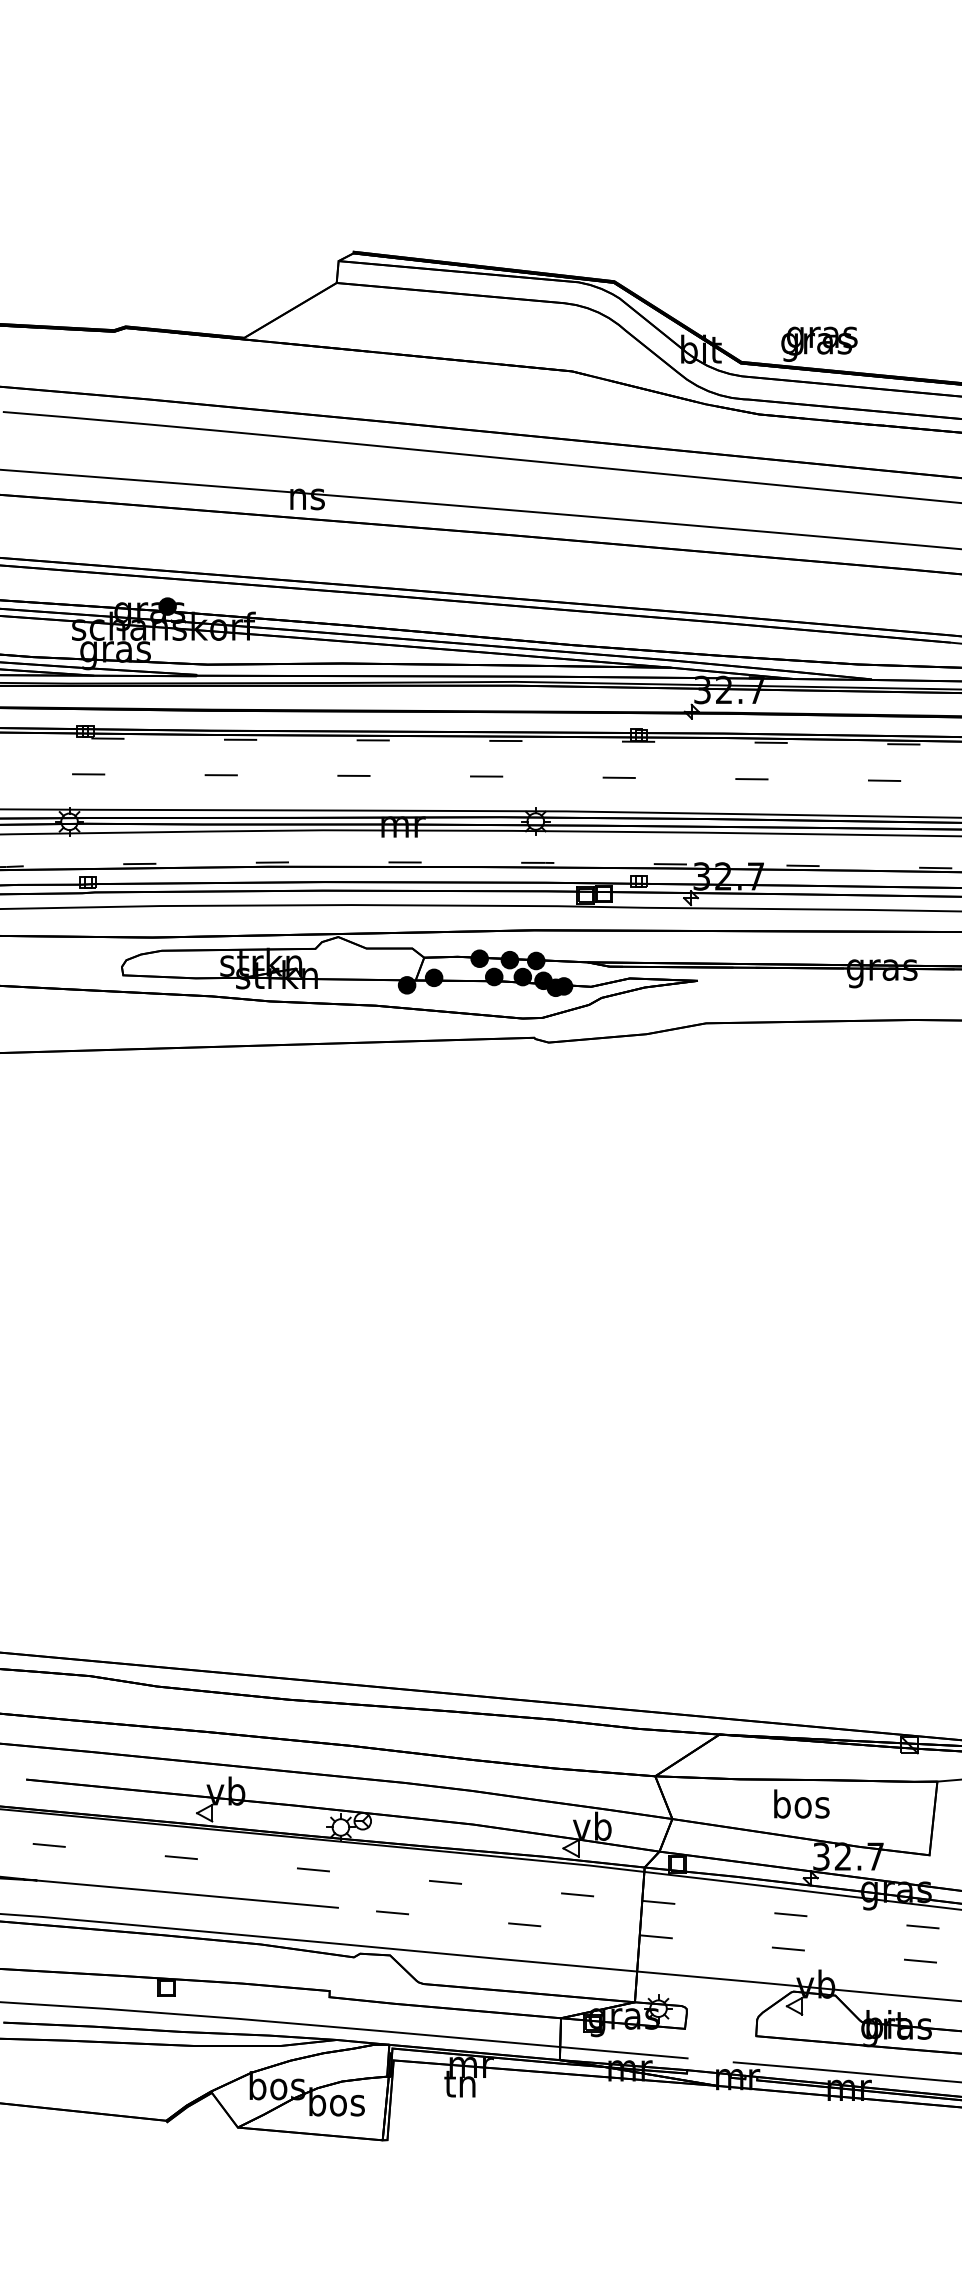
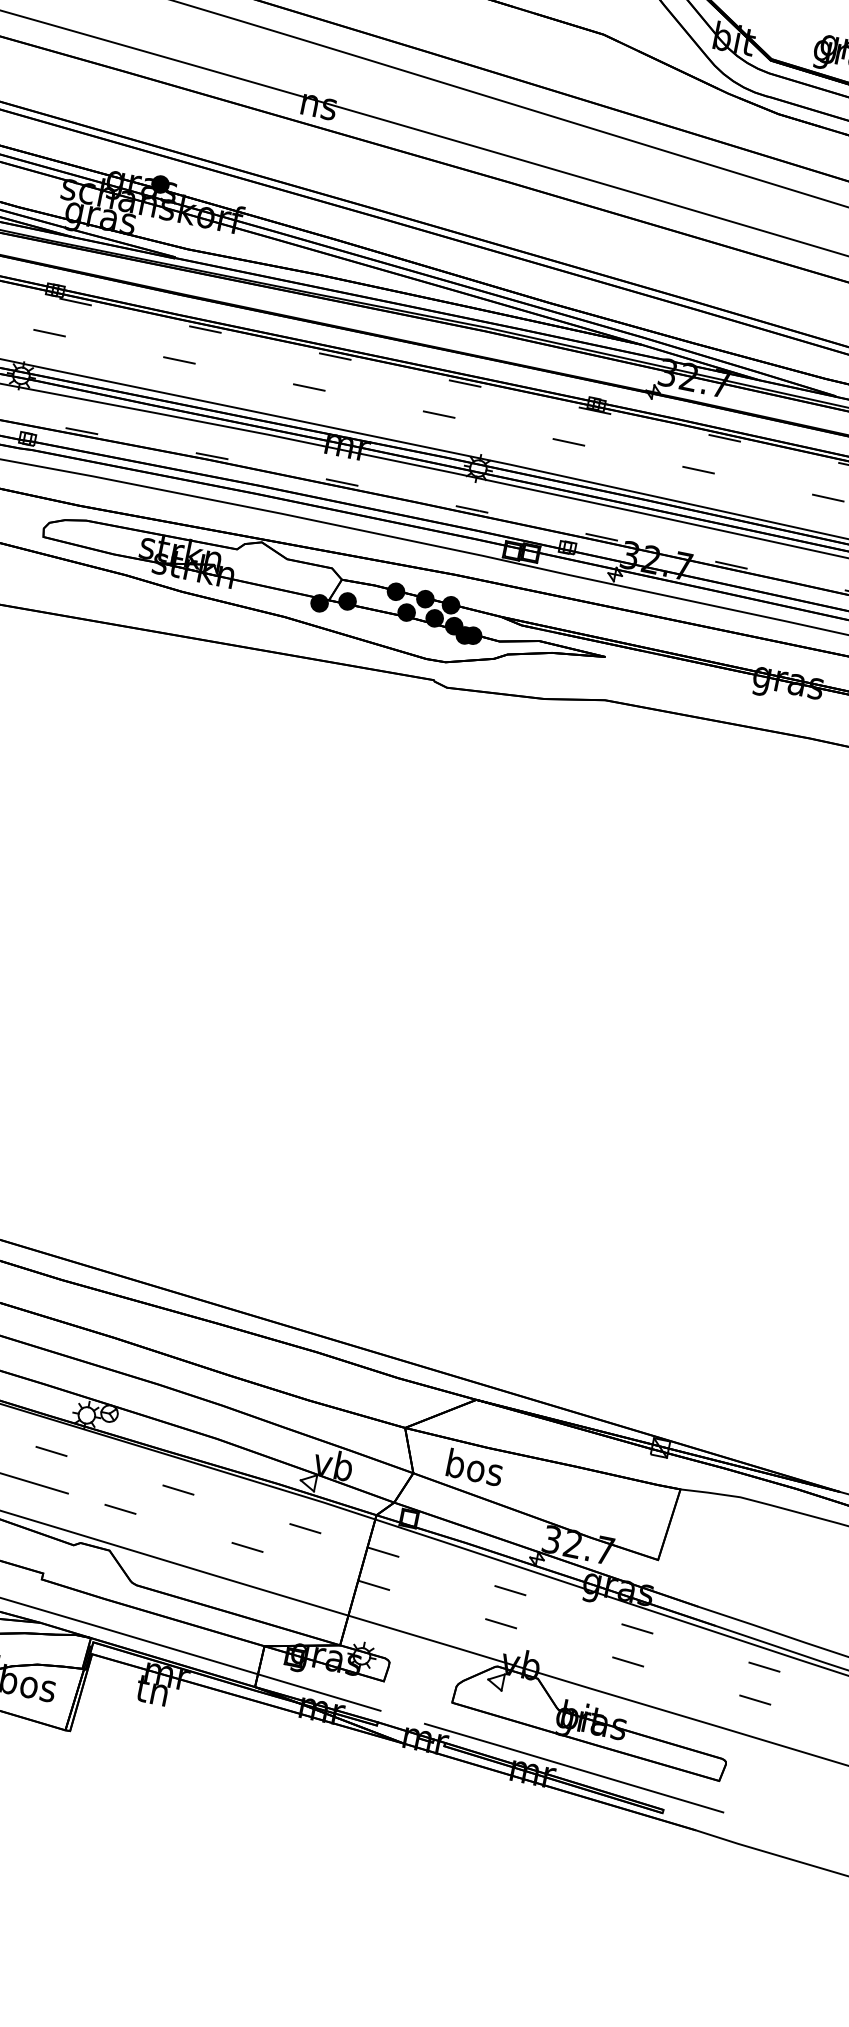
text: (801, 1803) -> (474, 1466), moved

